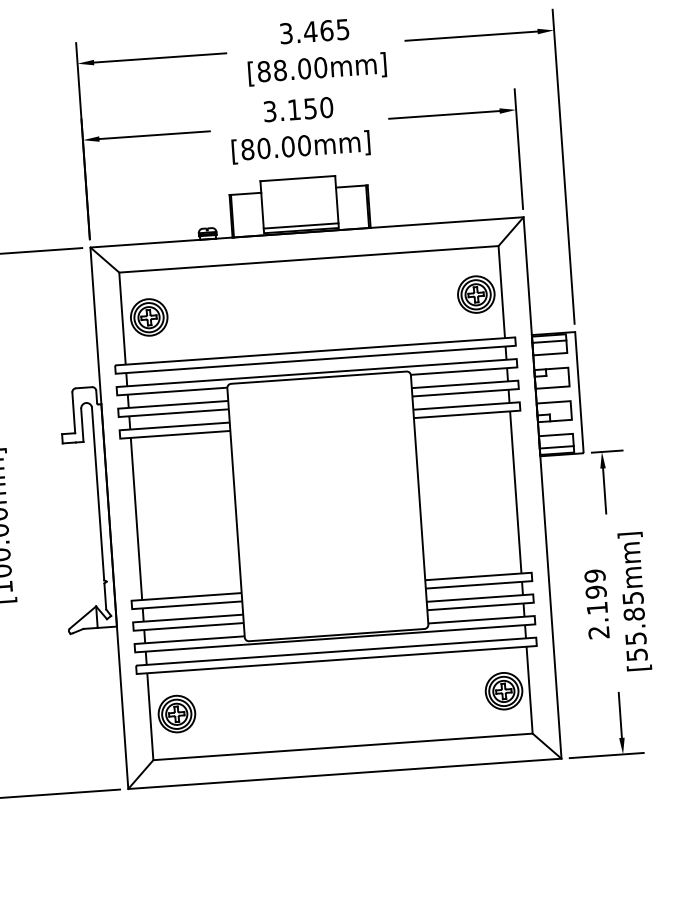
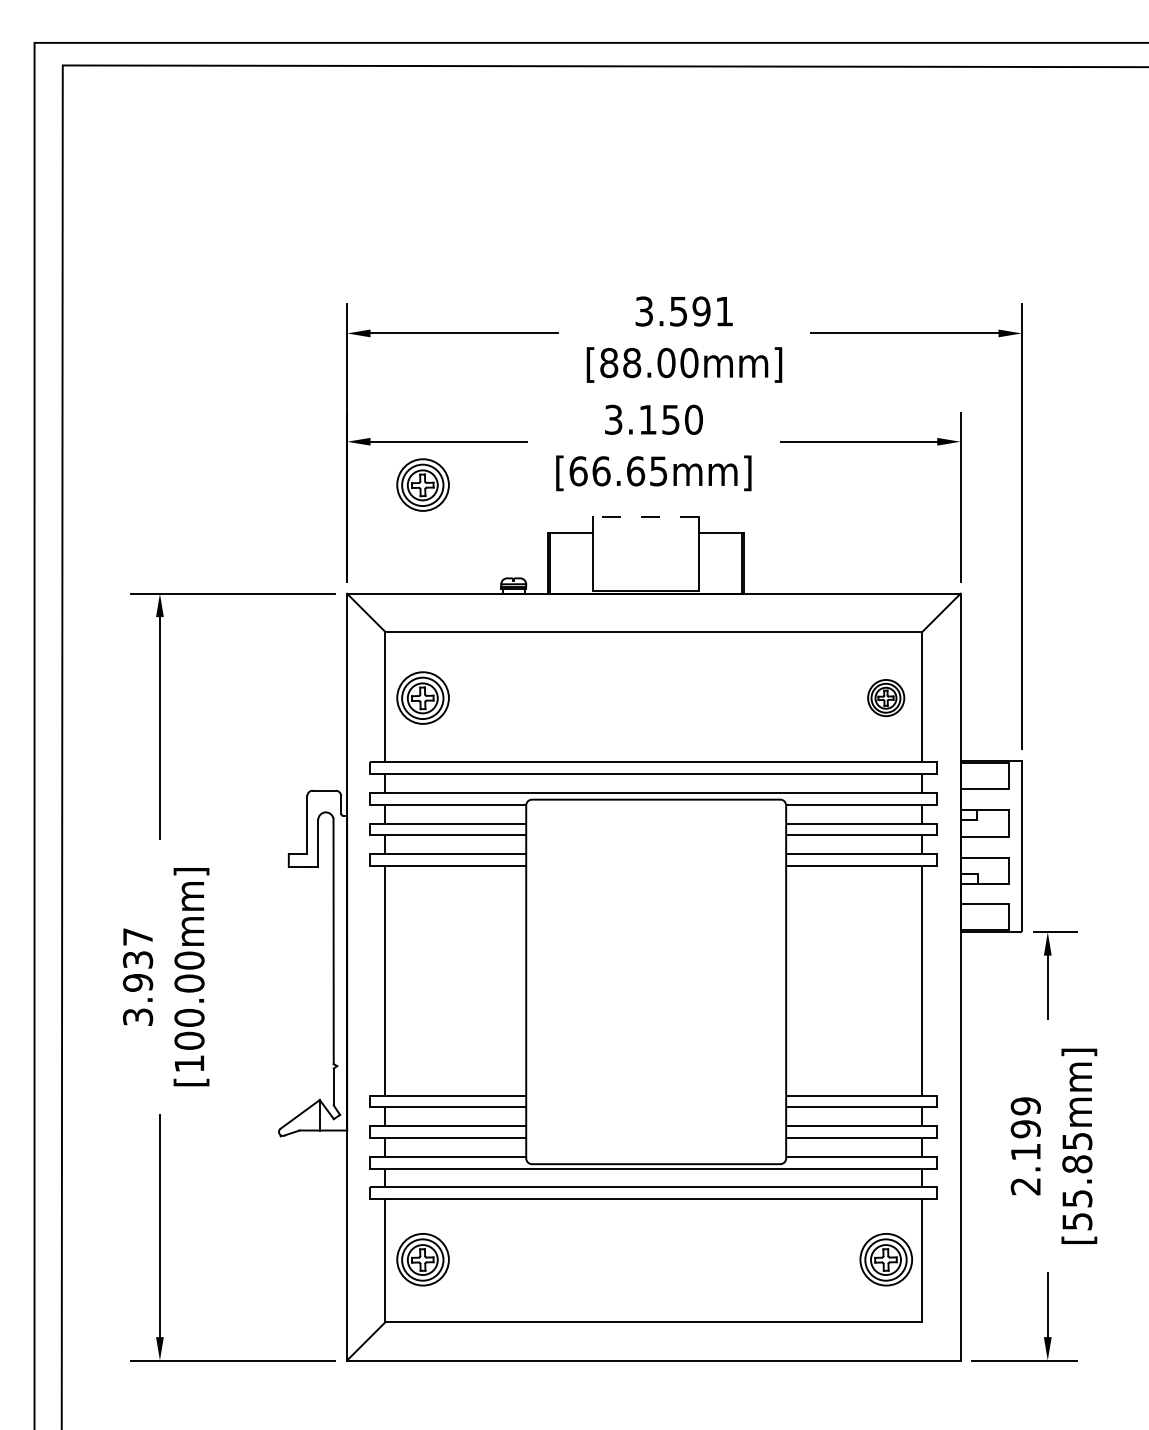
text: (326, 30) -> (700, 311), 3.465 -> 3.591
text: (276, 147) -> (618, 471), [80.00mm] -> [66.65mm]
part: (138, 166) -> (422, 484), added
line: (298, 178) -> (646, 517), solid -> dashed
line: (301, 226) -> (646, 584), removed
part: (475, 294) -> (885, 697), size x0.7
line: (549, 341) -> (984, 771), removed
line: (556, 447) -> (984, 921), removed
line: (547, 746) -> (941, 1341), removed

